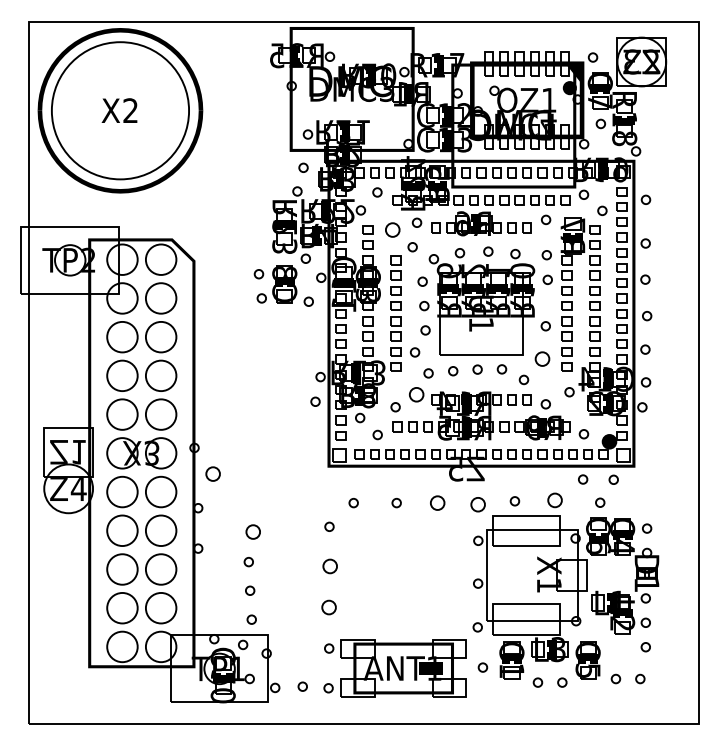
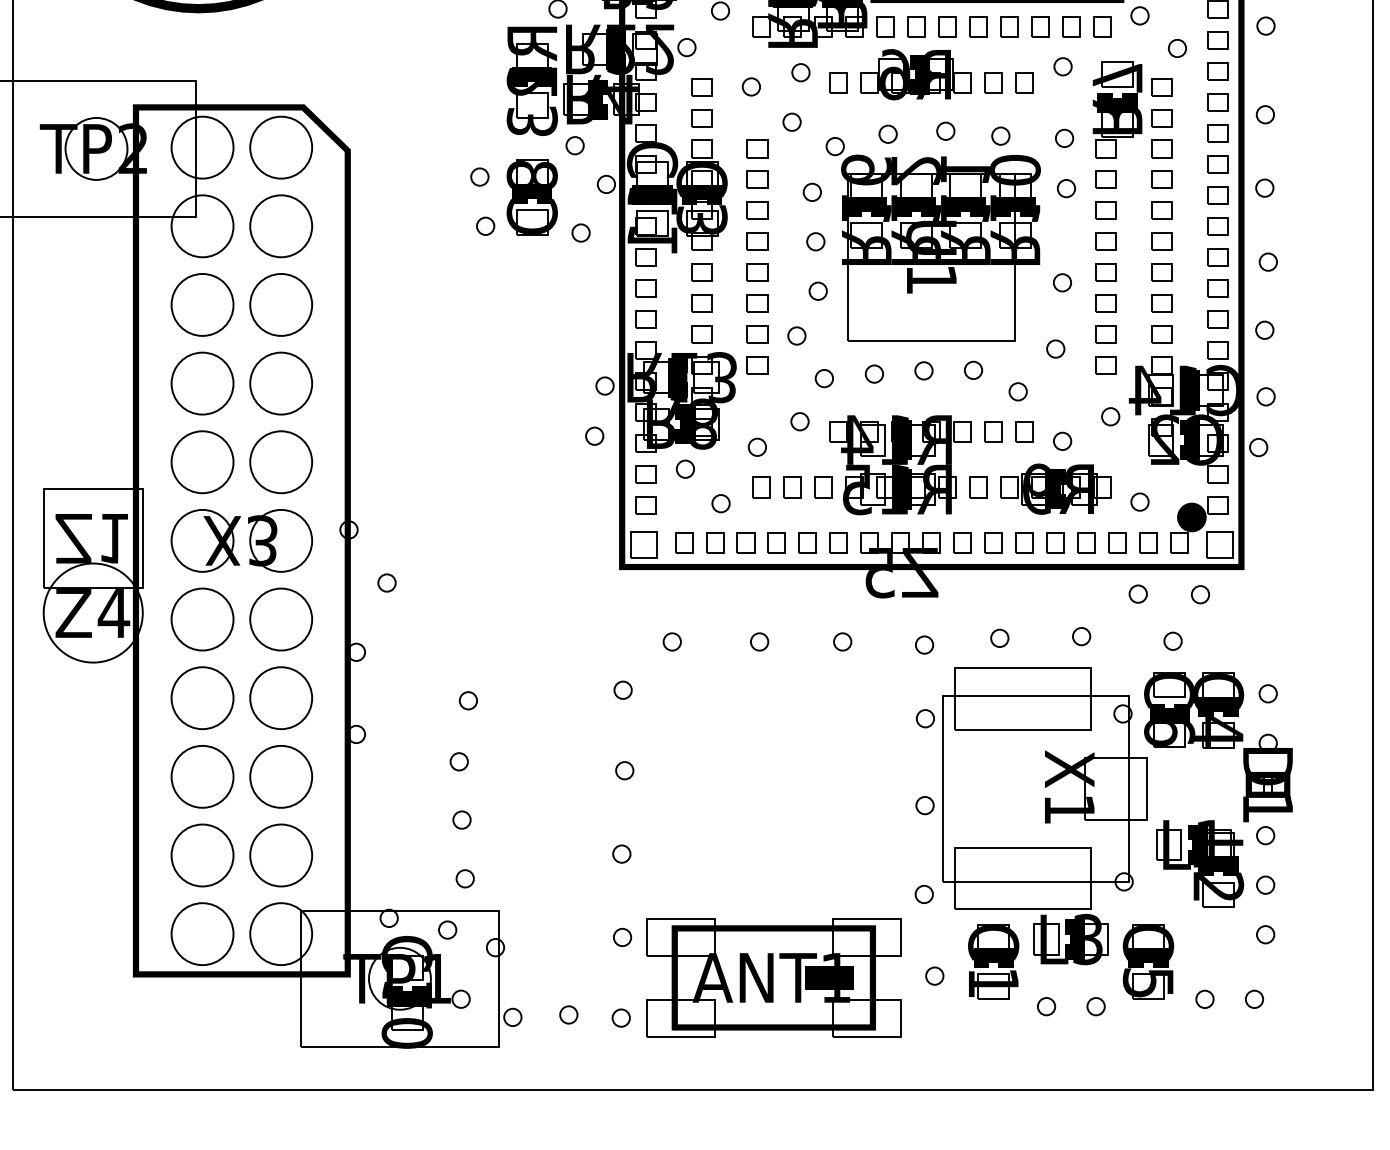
circle: (392, 229) -> (751, 86), size x0.62
circle: (542, 358) -> (1055, 348), size x0.62
circle: (416, 394) -> (799, 421), size x0.62
circle: (213, 473) -> (387, 581), size x0.62
circle: (555, 500) -> (1082, 636), size x0.62
circle: (437, 502) -> (842, 640), size x0.62
circle: (477, 504) -> (923, 644), size x0.62
circle: (253, 531) -> (468, 699), size x0.62
circle: (330, 566) -> (625, 770), size x0.62
circle: (328, 607) -> (621, 854), size x0.62

